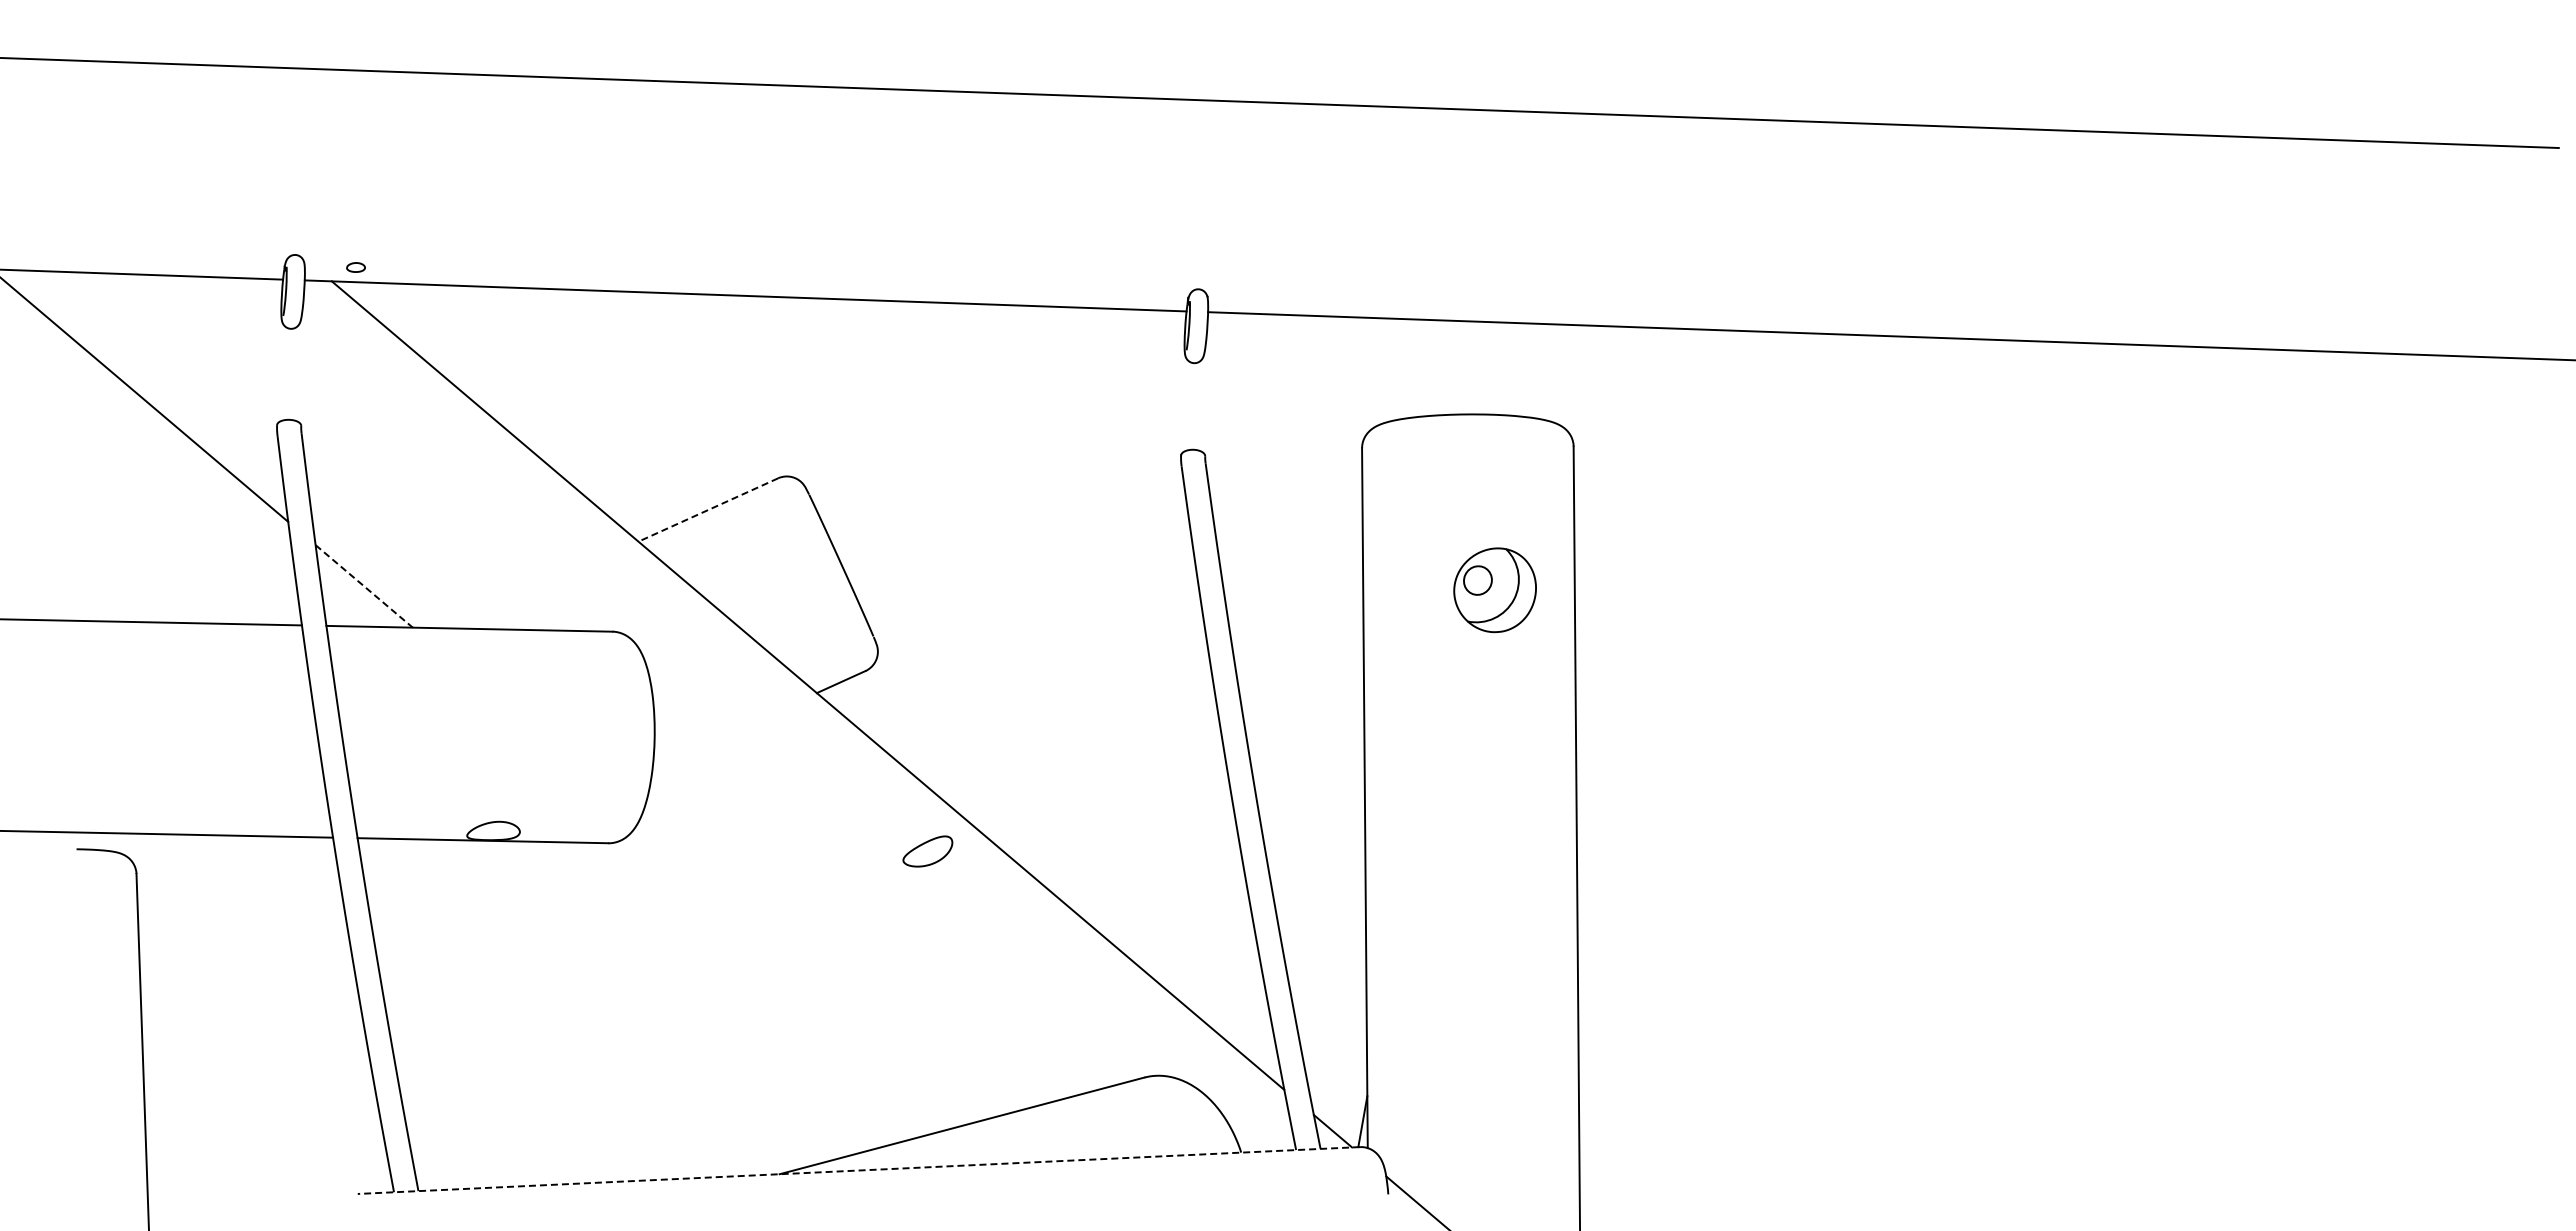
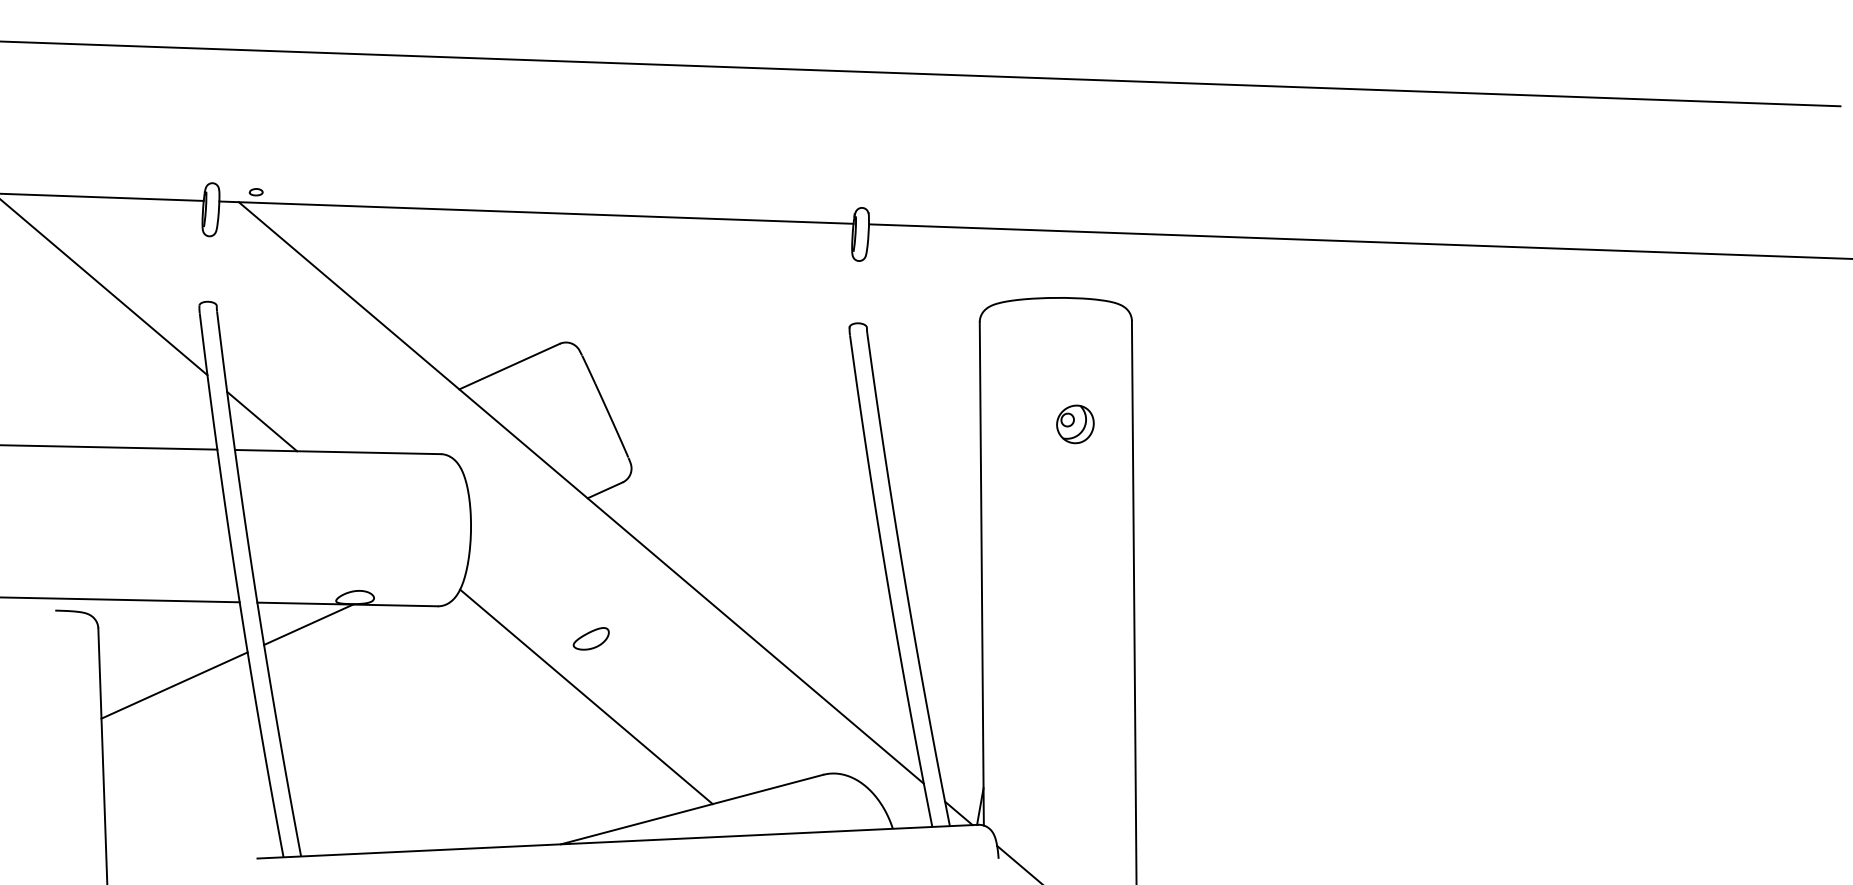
line: (708, 510) -> (509, 366), dashed -> solid
line: (364, 586) -> (262, 421), dashed -> solid
part: (1494, 590) -> (1075, 424), size x0.62
part: (927, 851) -> (590, 638), moved
line: (428, 868) -> (308, 624), added
line: (242, 953) -> (174, 685), added
line: (814, 969) -> (585, 697), added
line: (858, 1170) -> (617, 841), dashed -> solid

